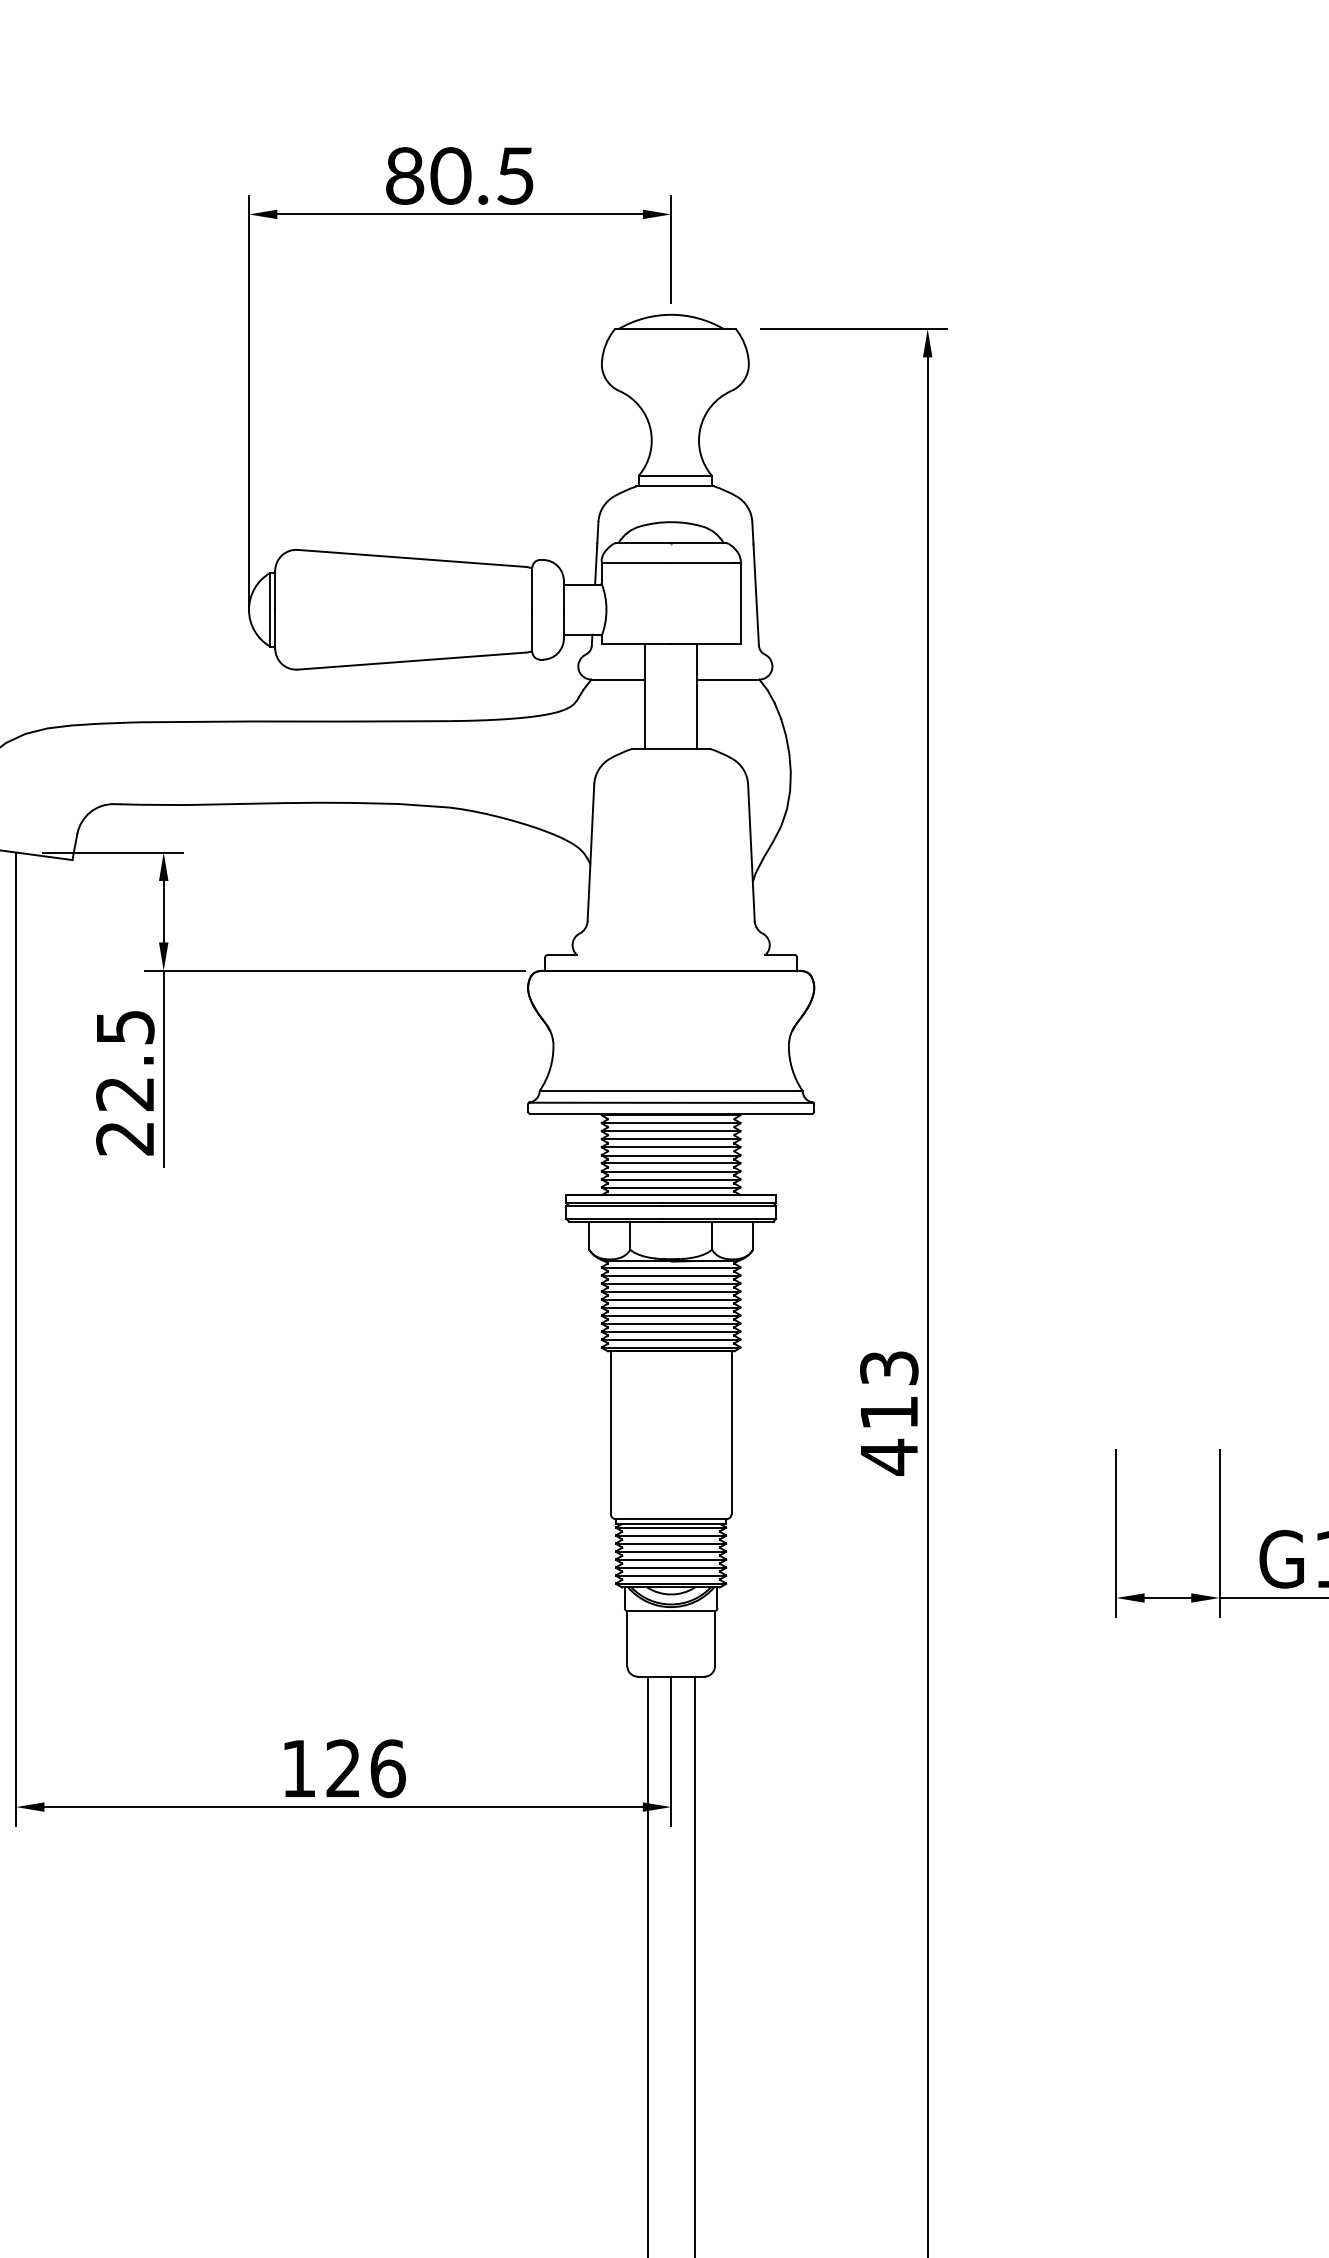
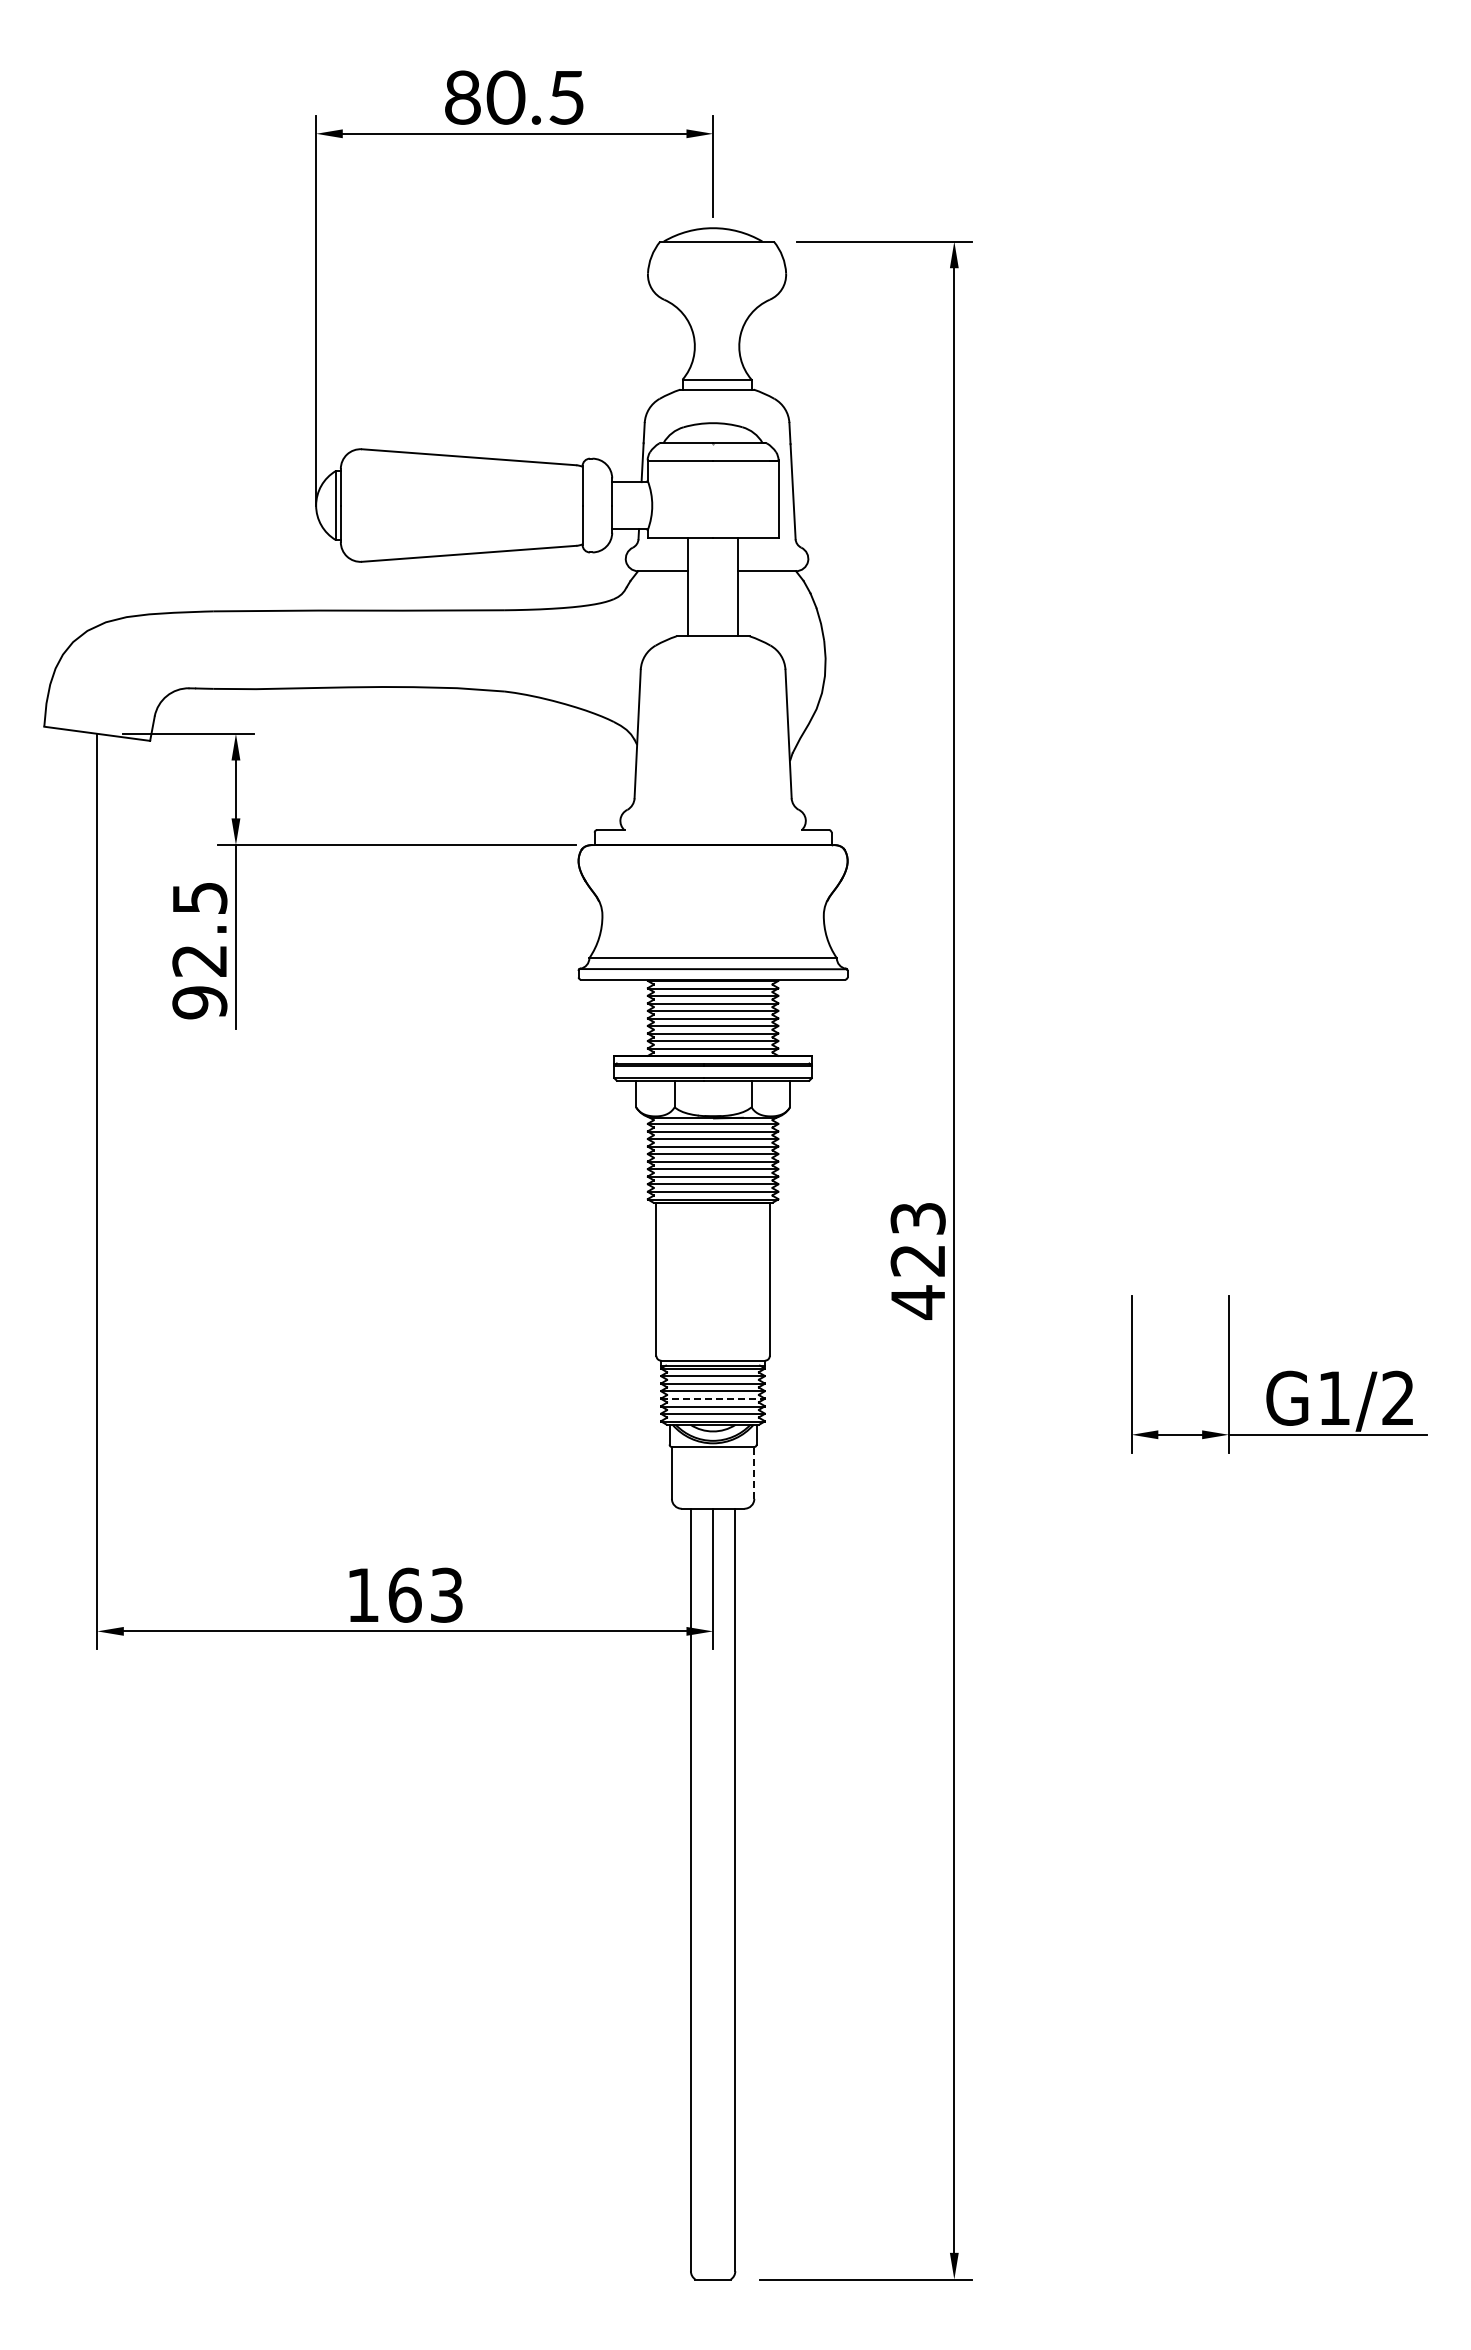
text: (124, 1138) -> (199, 1002), 22.5 -> 92.5
text: (888, 1412) -> (917, 1260), 413 -> 423
line: (671, 1559) -> (713, 1398), solid -> dashed
line: (715, 1638) -> (754, 1472), solid -> dashed
text: (365, 1767) -> (425, 1594), 126 -> 163

